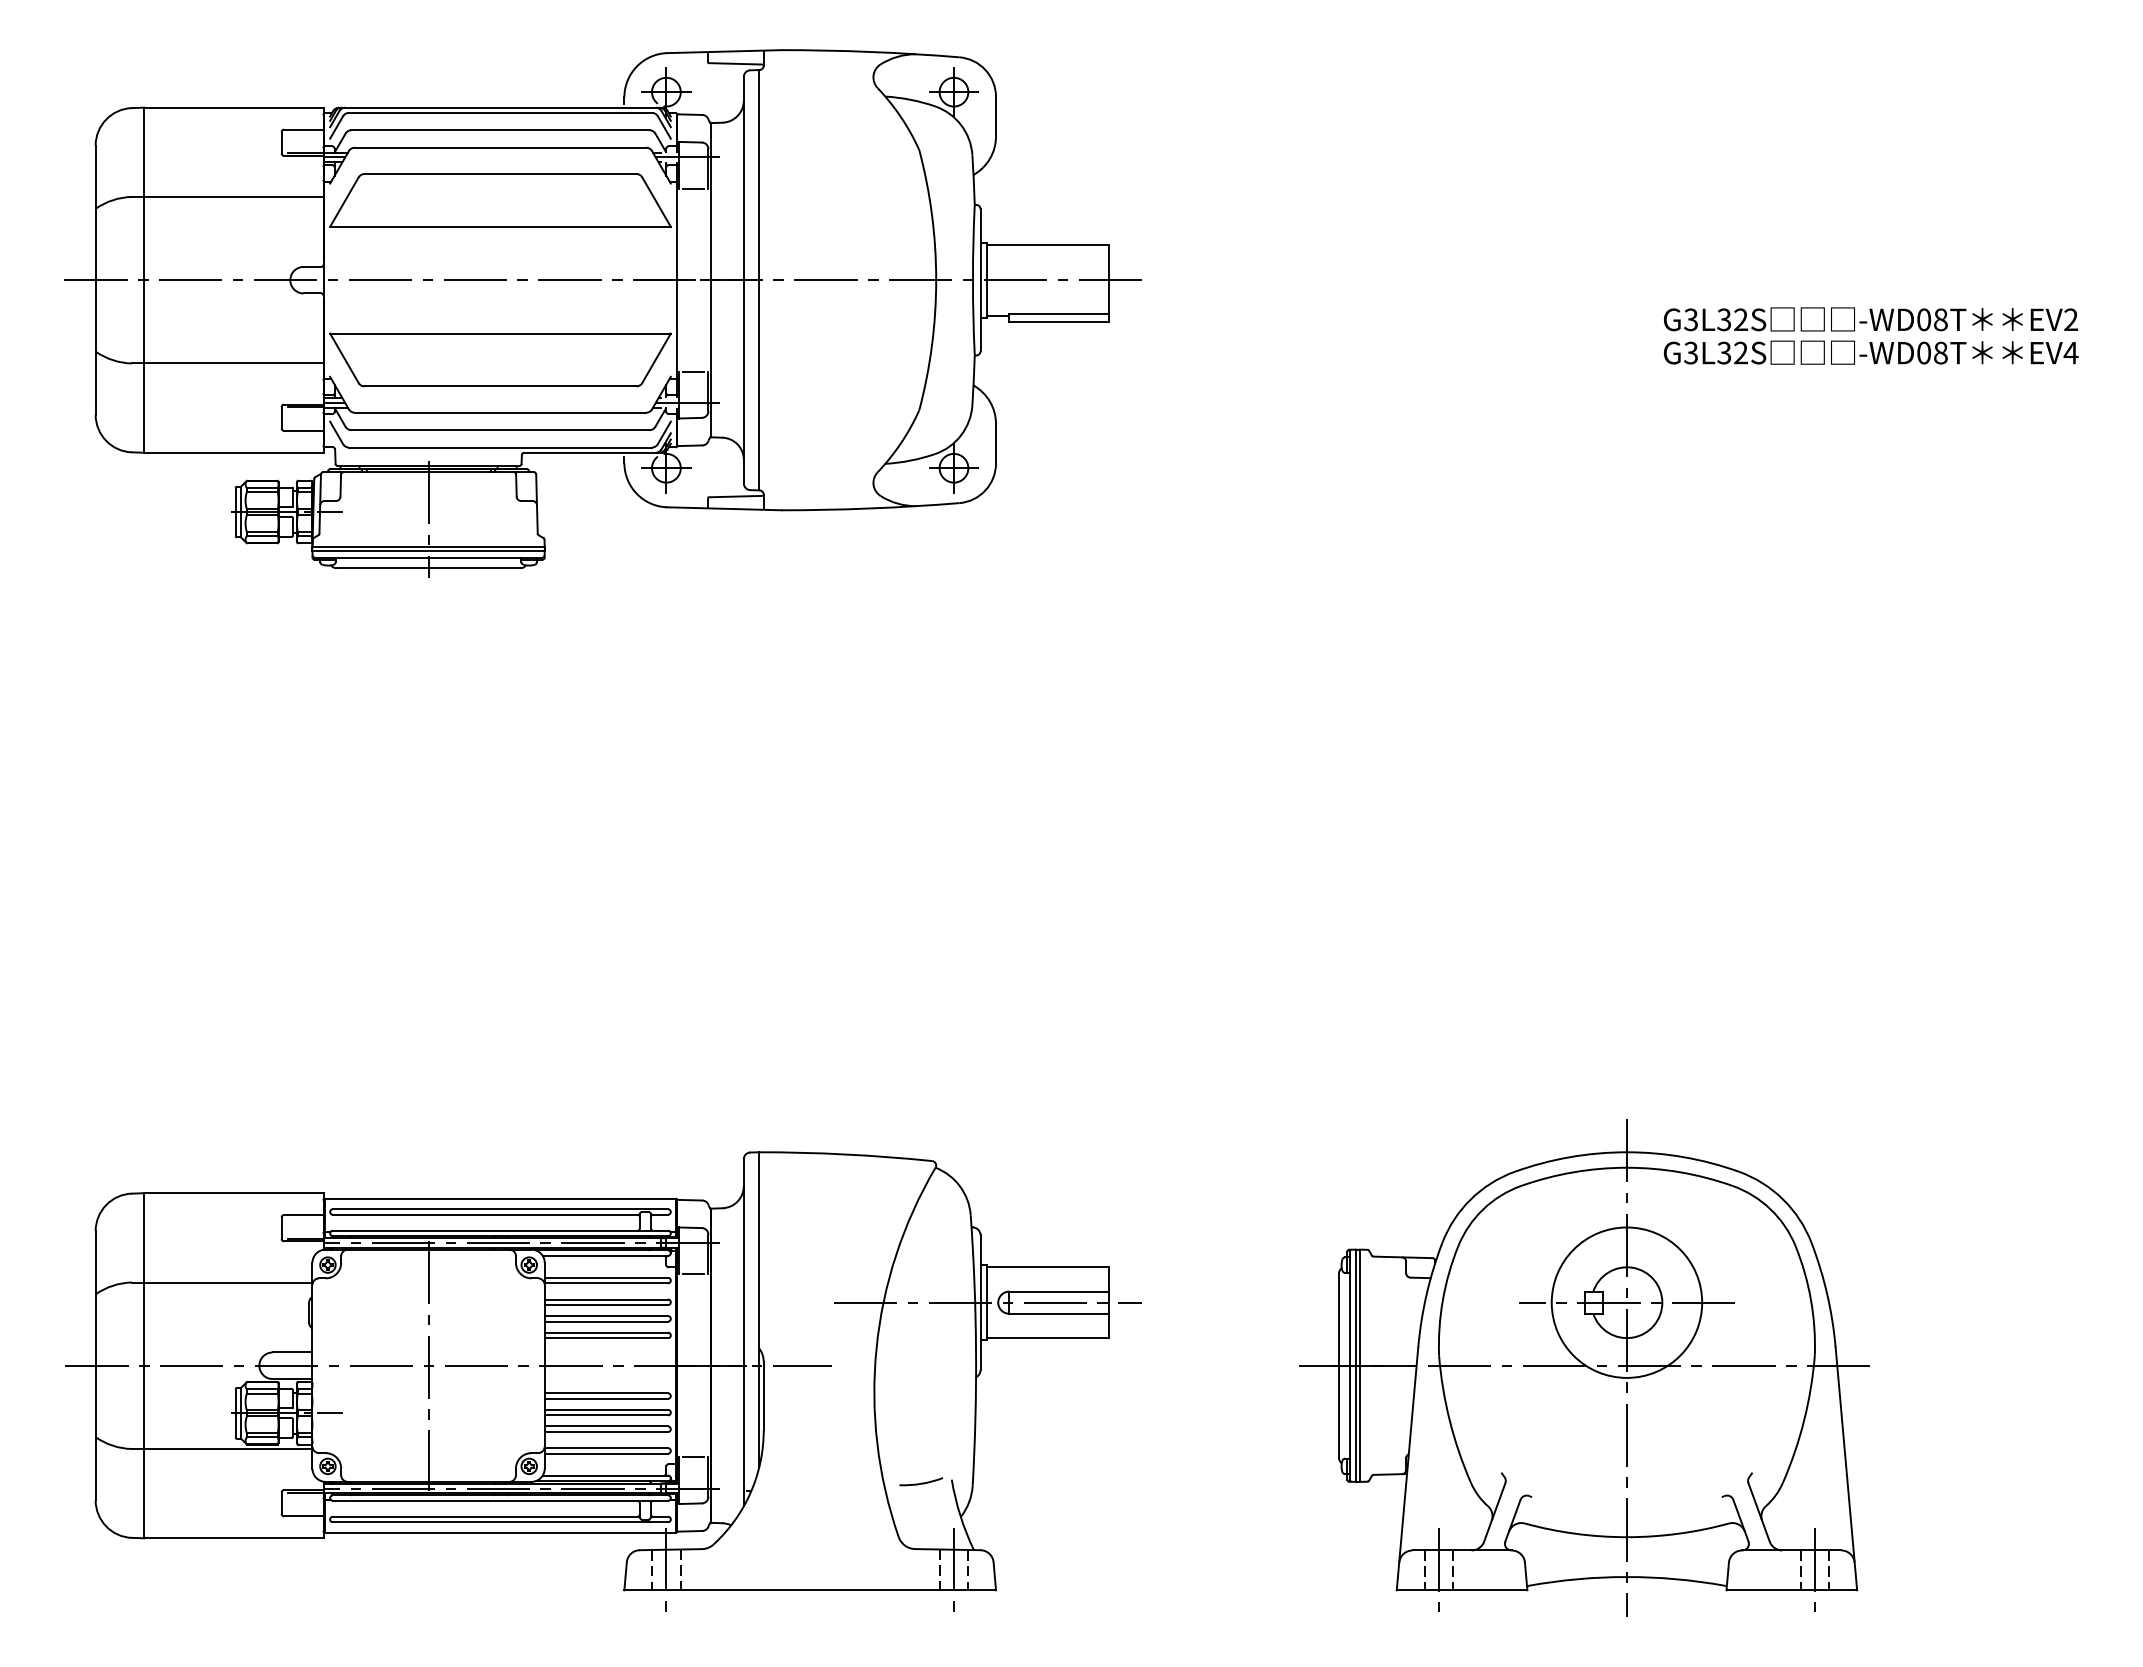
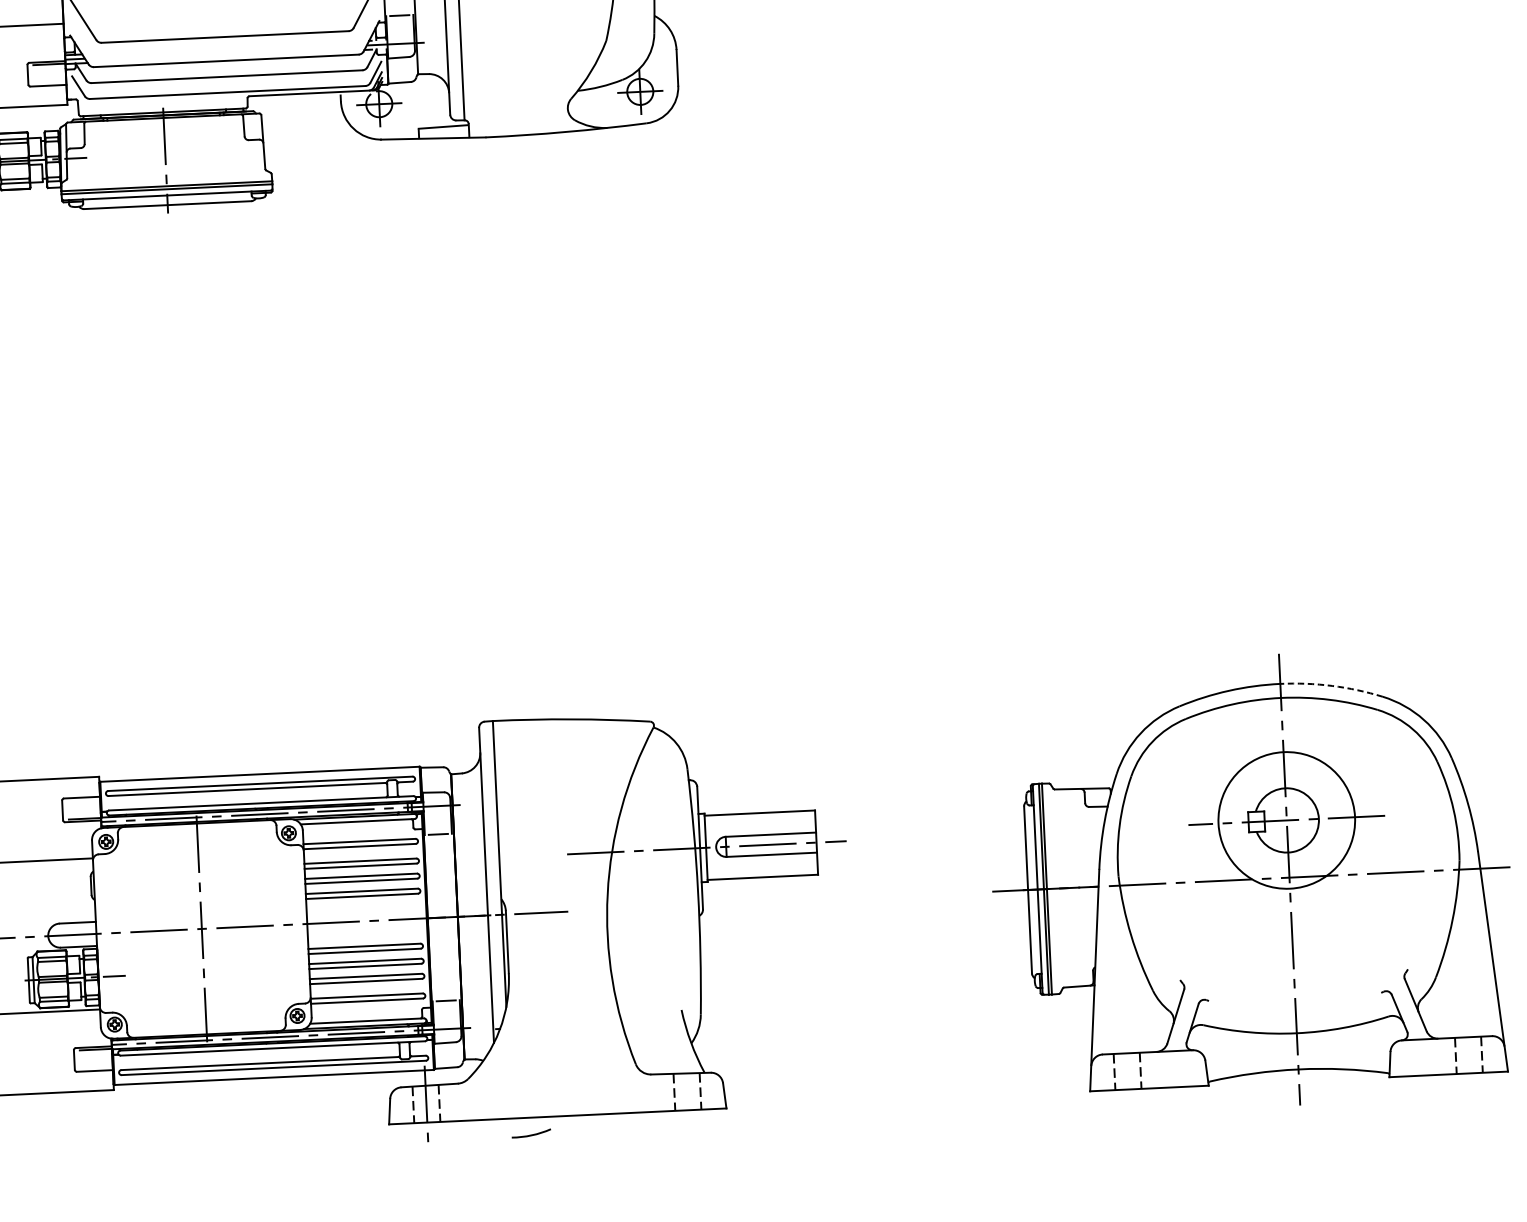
arc: (1683, 1157) -> (1331, 686), solid -> dashed
arc: (921, 1482) -> (531, 1134), moved
line: (953, 1569) -> (686, 1091), removed
line: (1438, 1570) -> (1127, 1071), removed
line: (1814, 1570) -> (1468, 1055), removed

